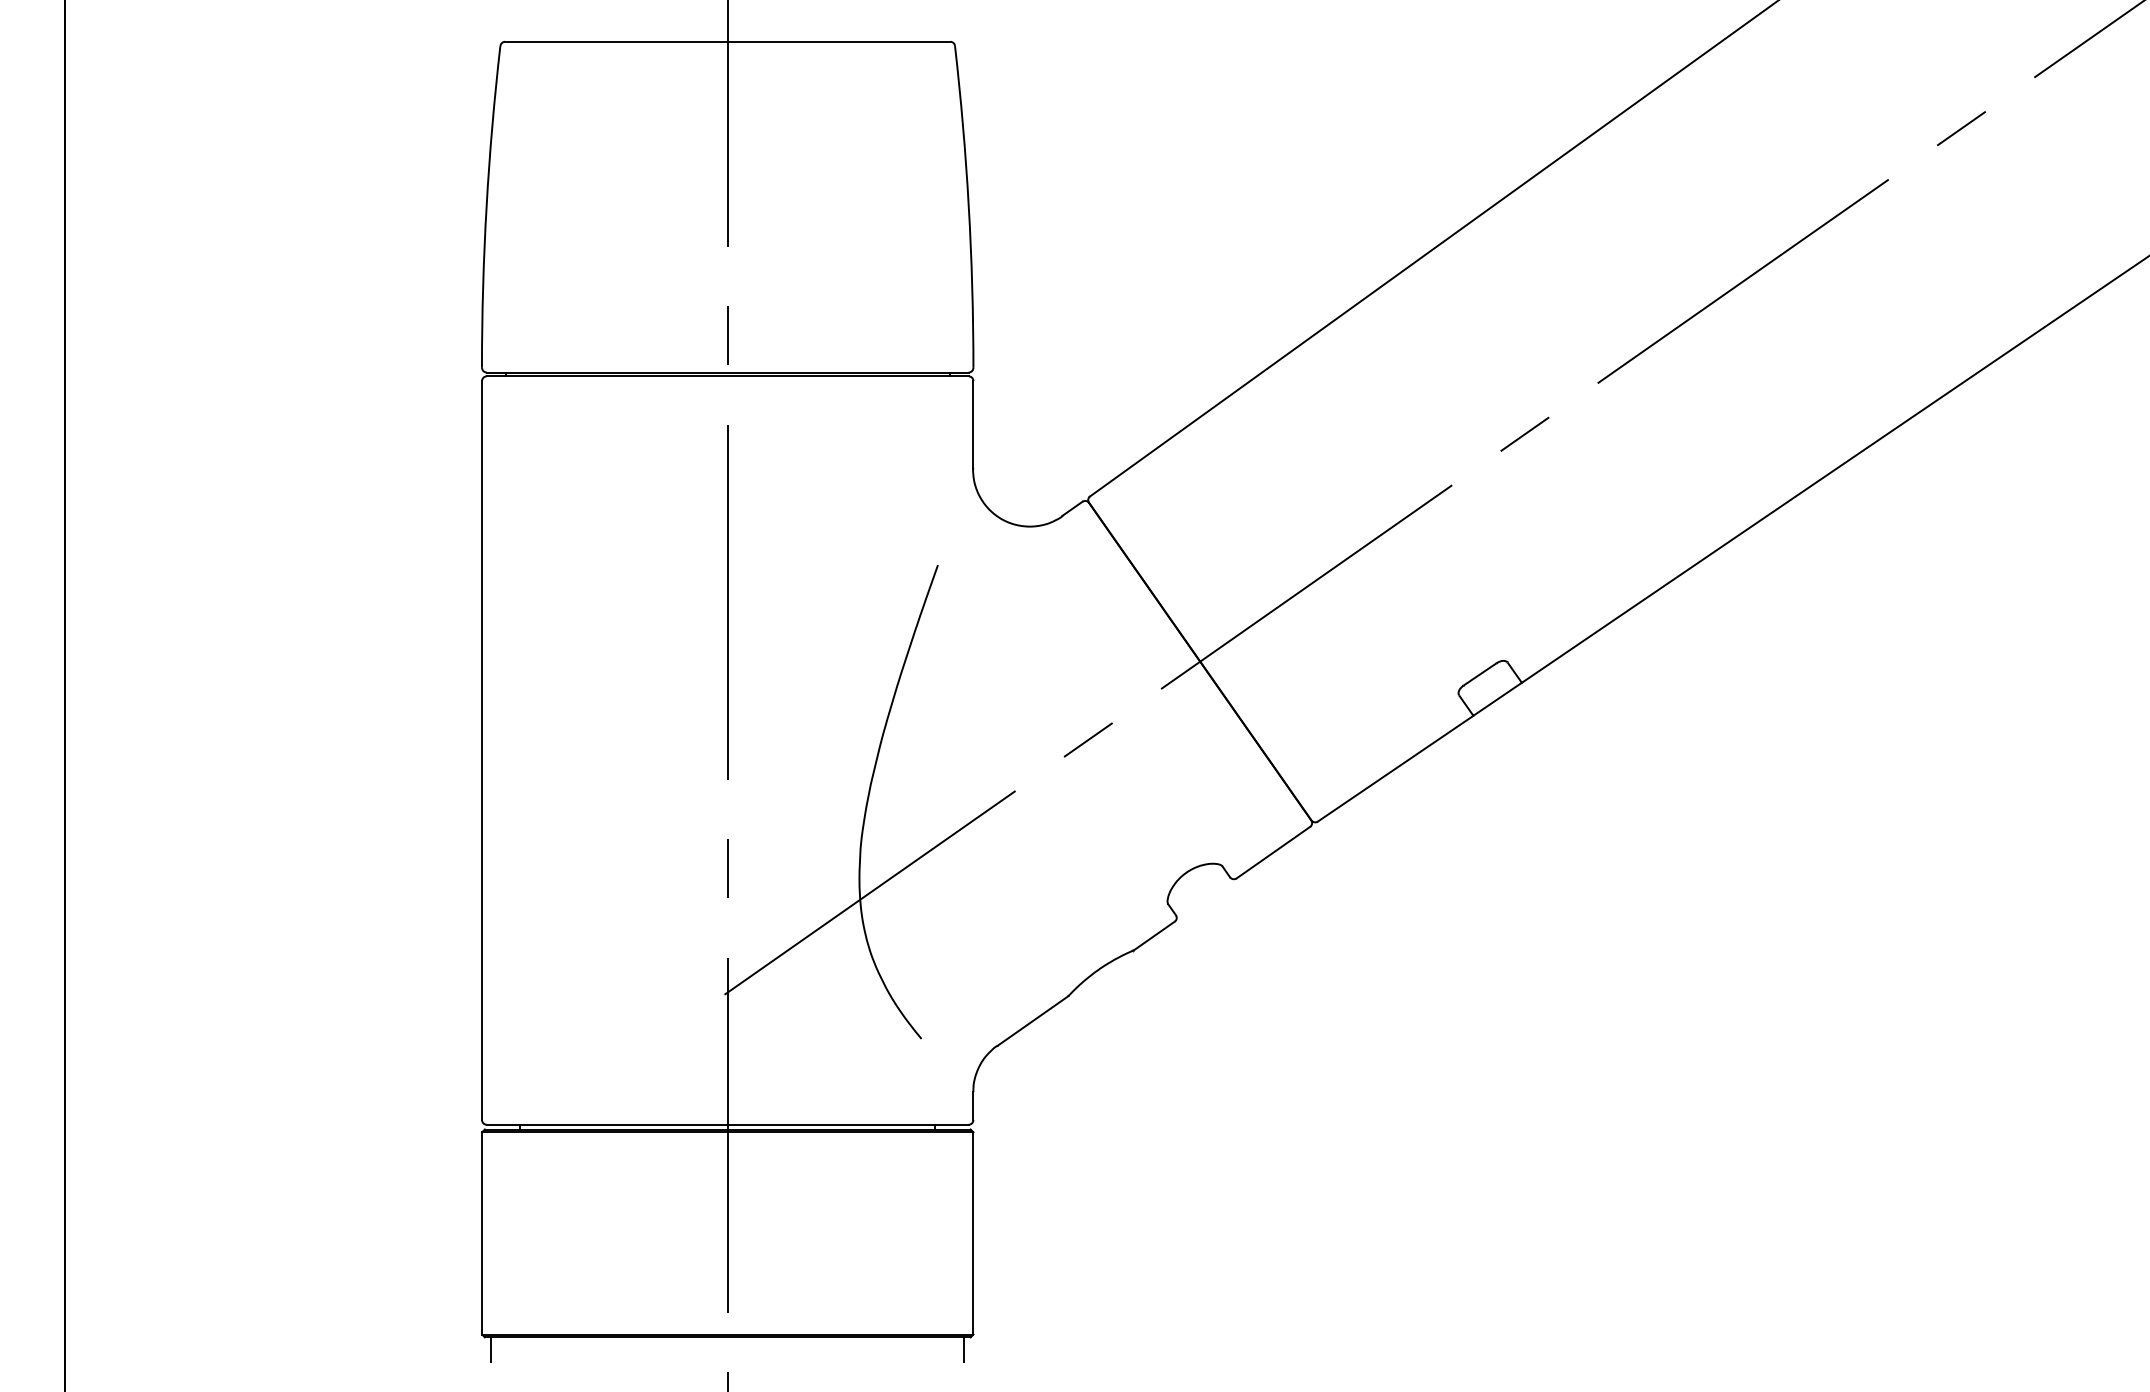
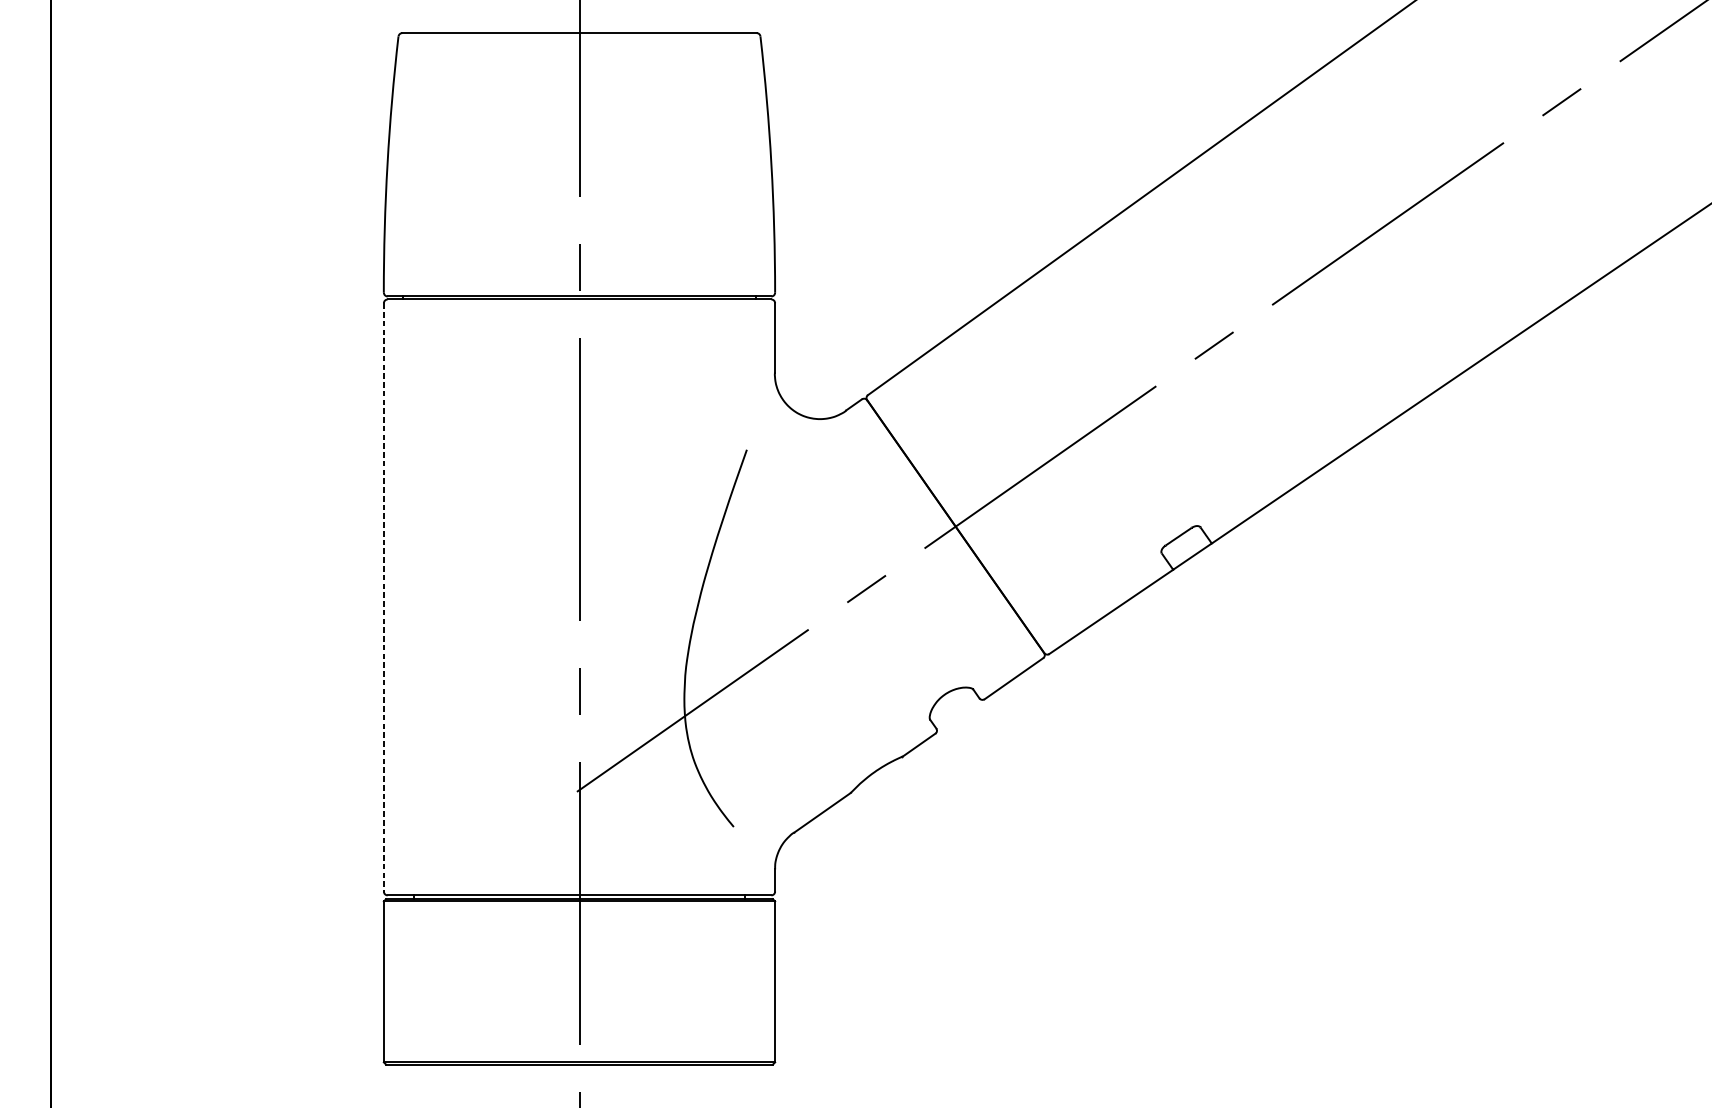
line: (482, 751) -> (384, 598), solid -> dashed
line: (491, 1349) -> (391, 1074), removed
line: (963, 1349) -> (767, 1074), removed

